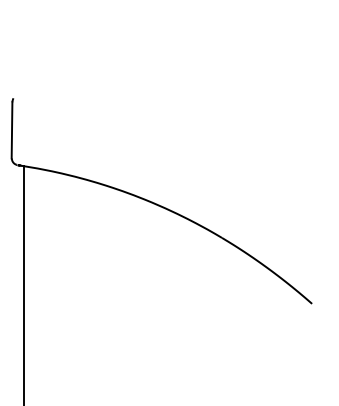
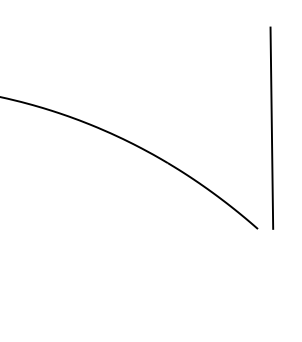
line: (325, 202) -> (271, 127), added

